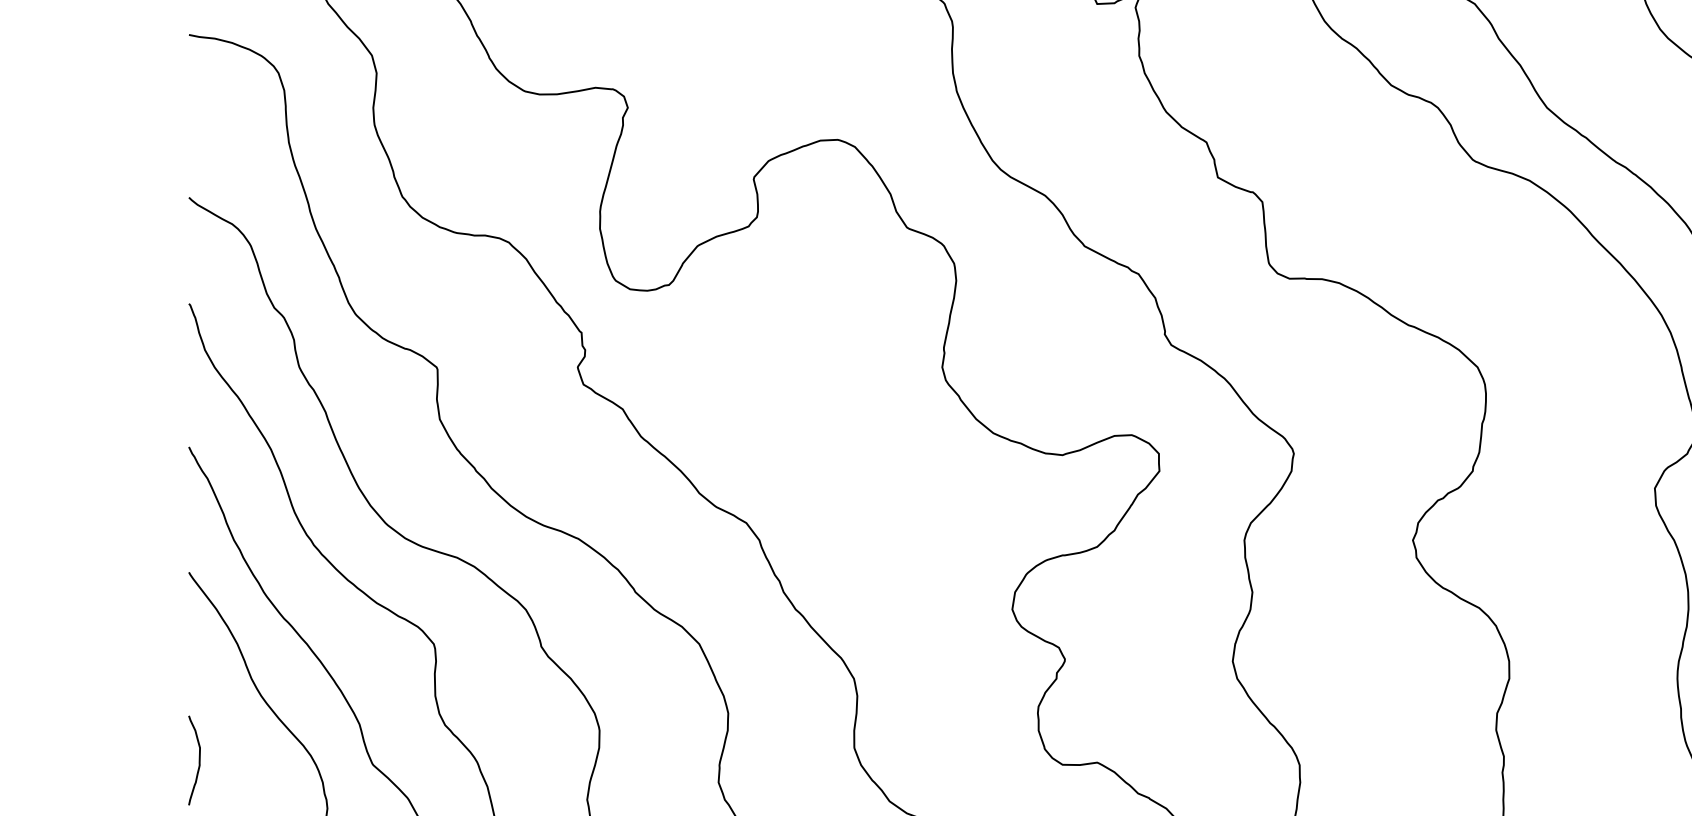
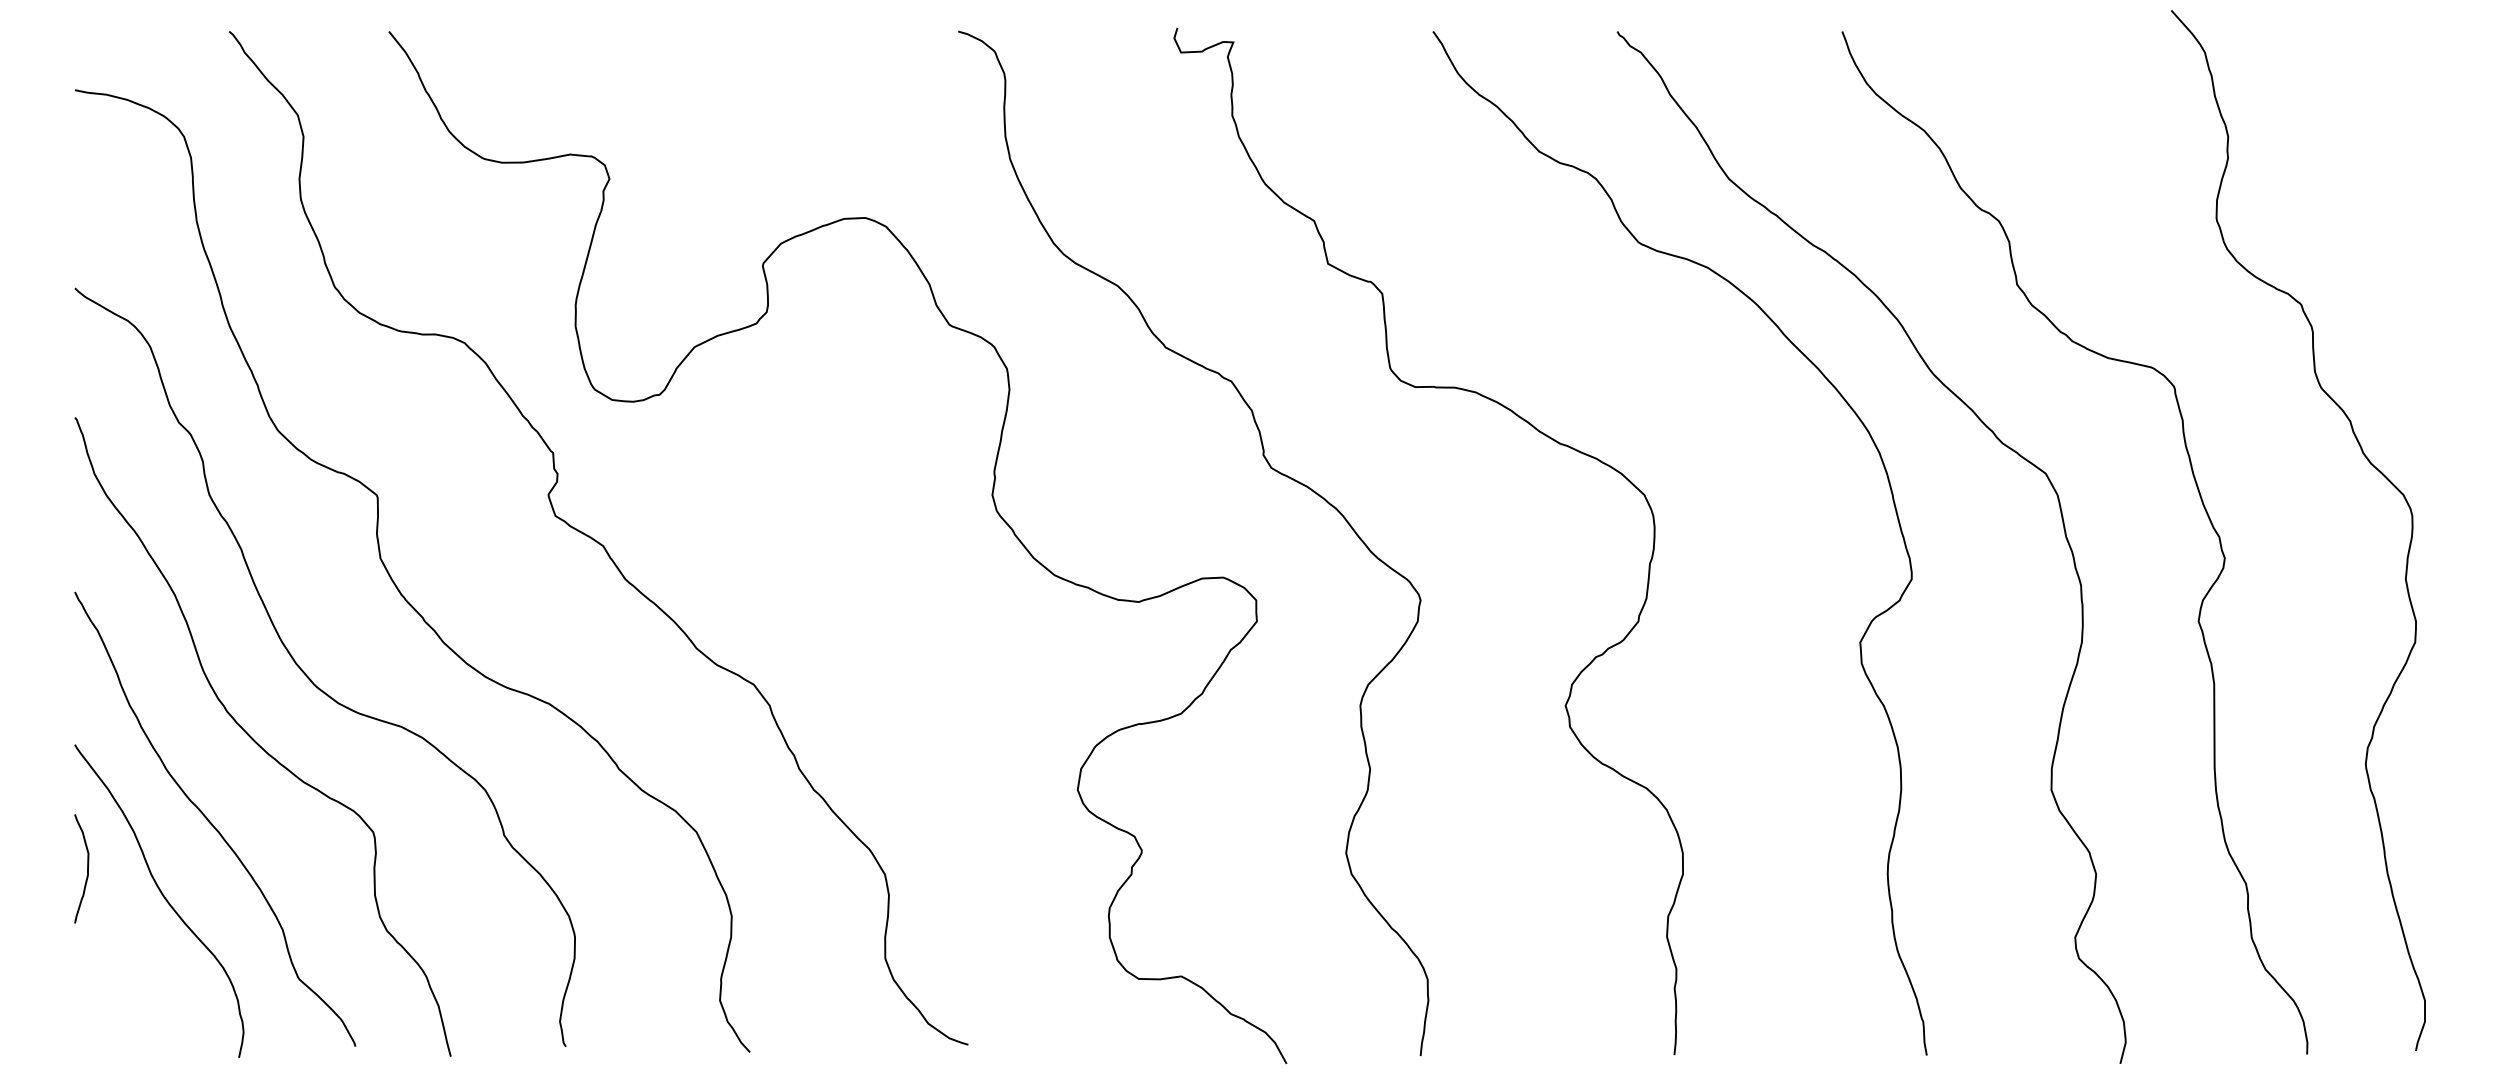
curve: (199, 760) -> (87, 868), moved

